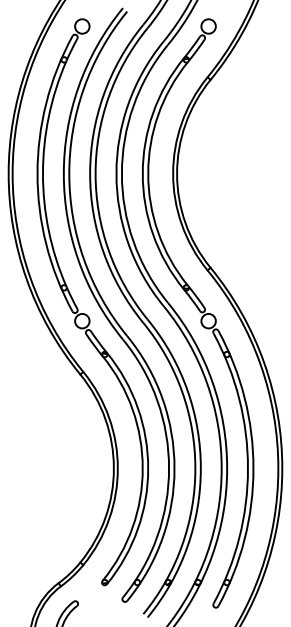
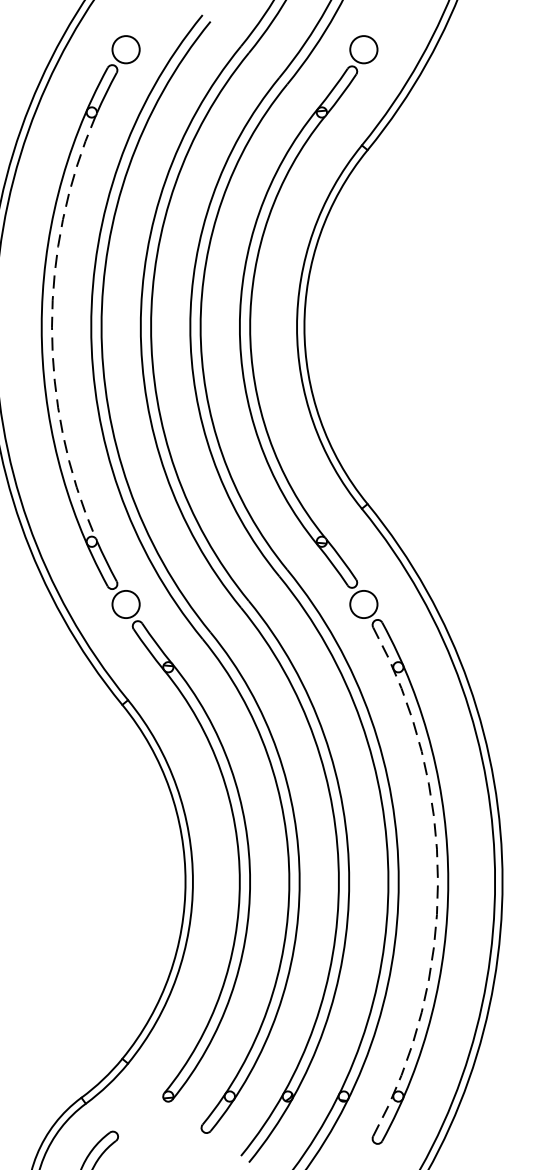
arc: (42, 173) -> (51, 326), solid -> dashed
arc: (248, 468) -> (438, 881), solid -> dashed

